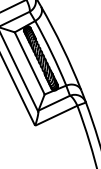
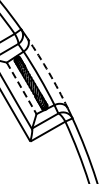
arc: (62, 47) -> (48, 72), solid -> dashed
line: (29, 63) -> (21, 88), solid -> dashed

